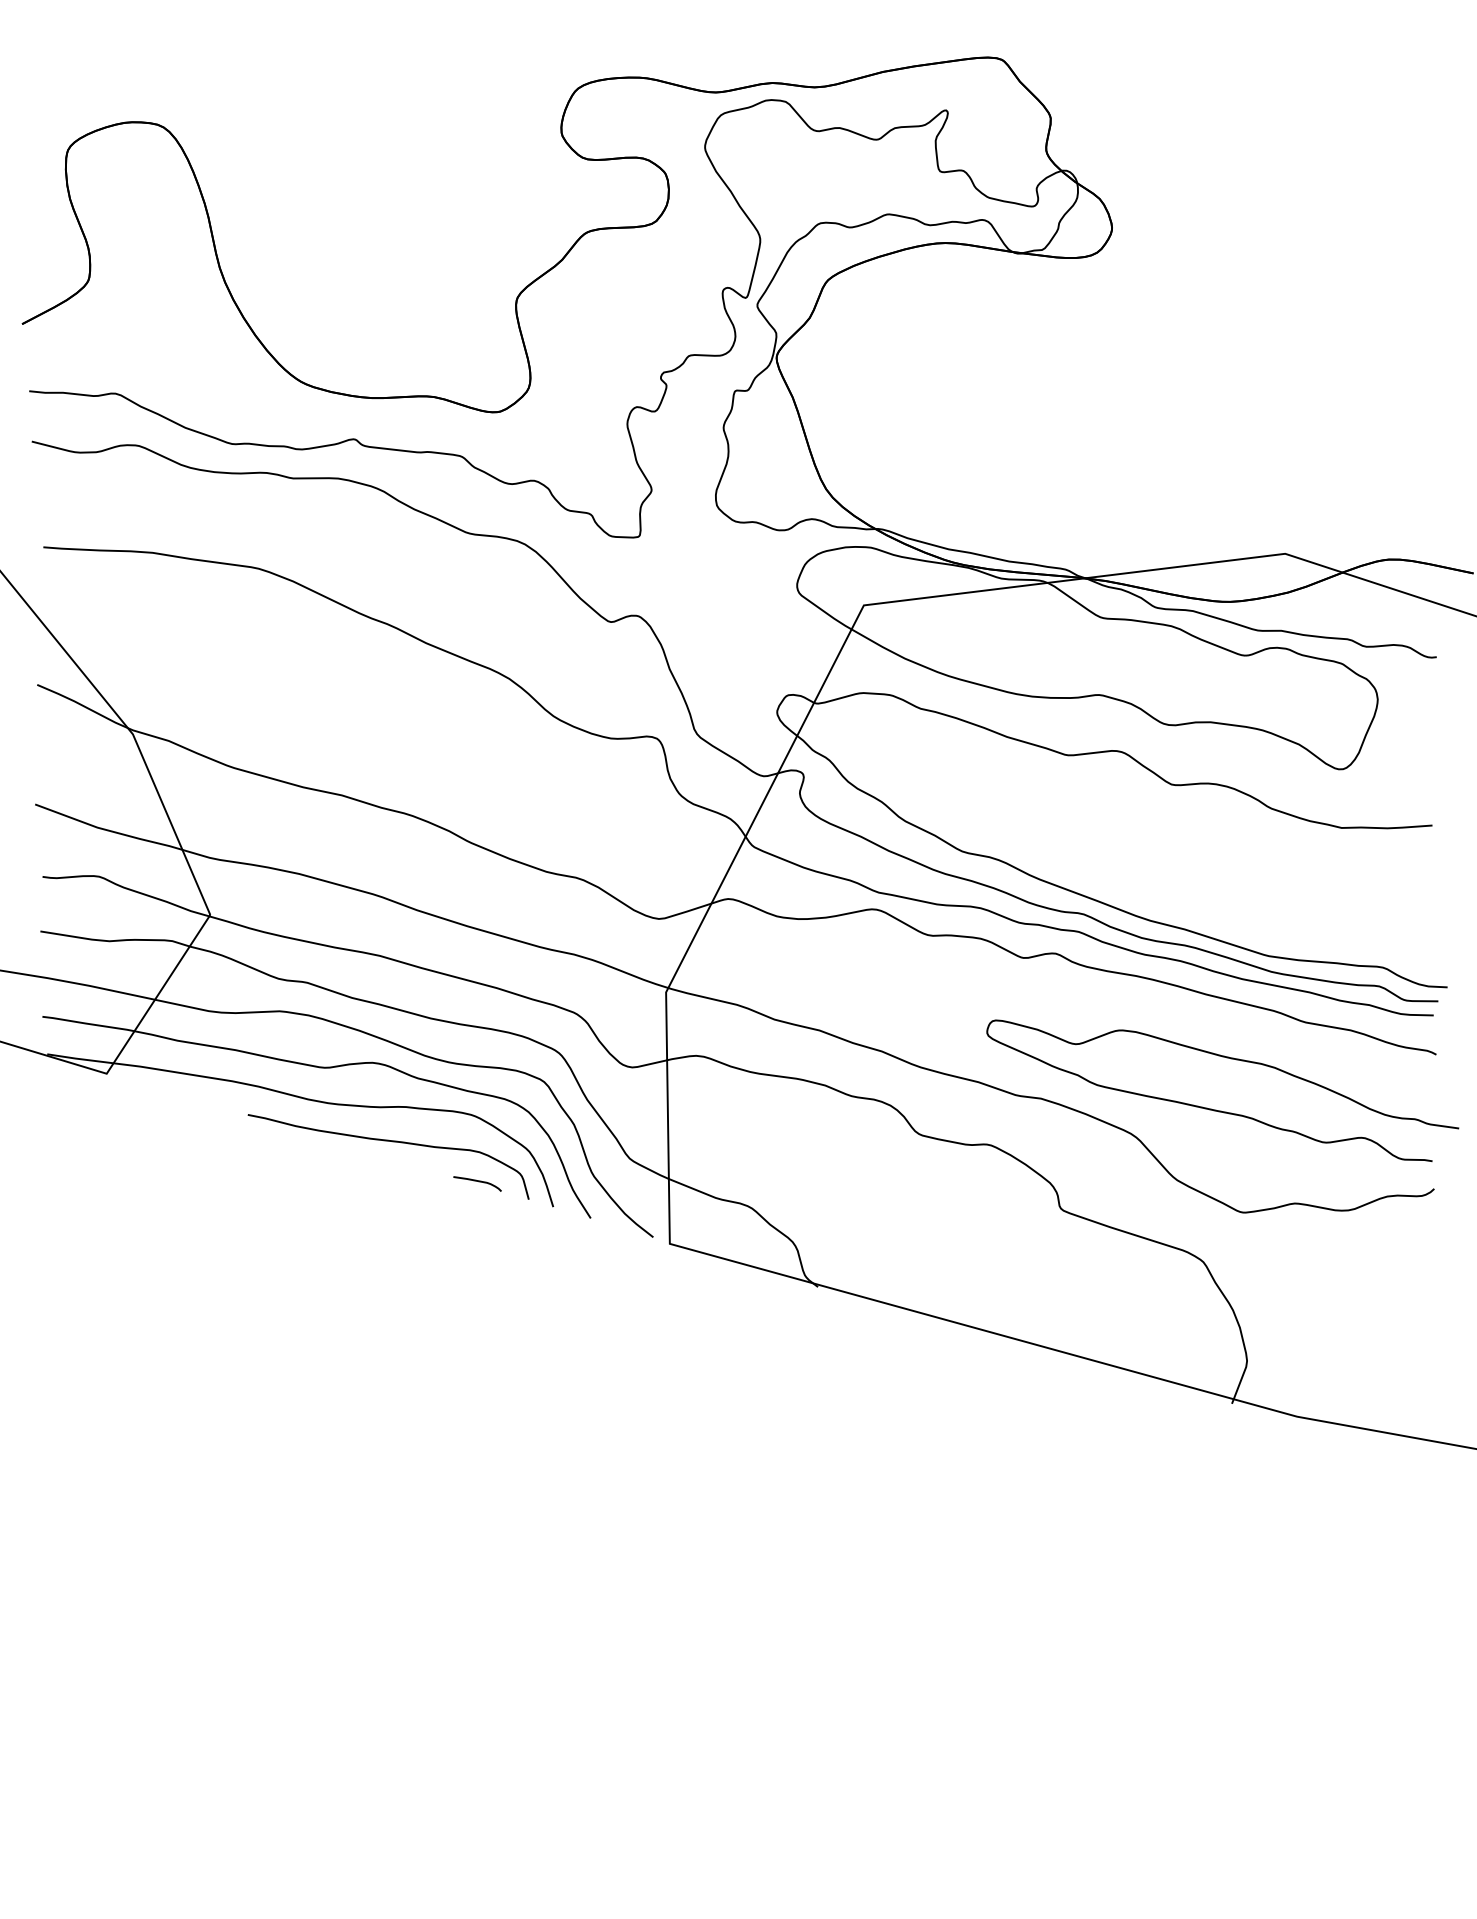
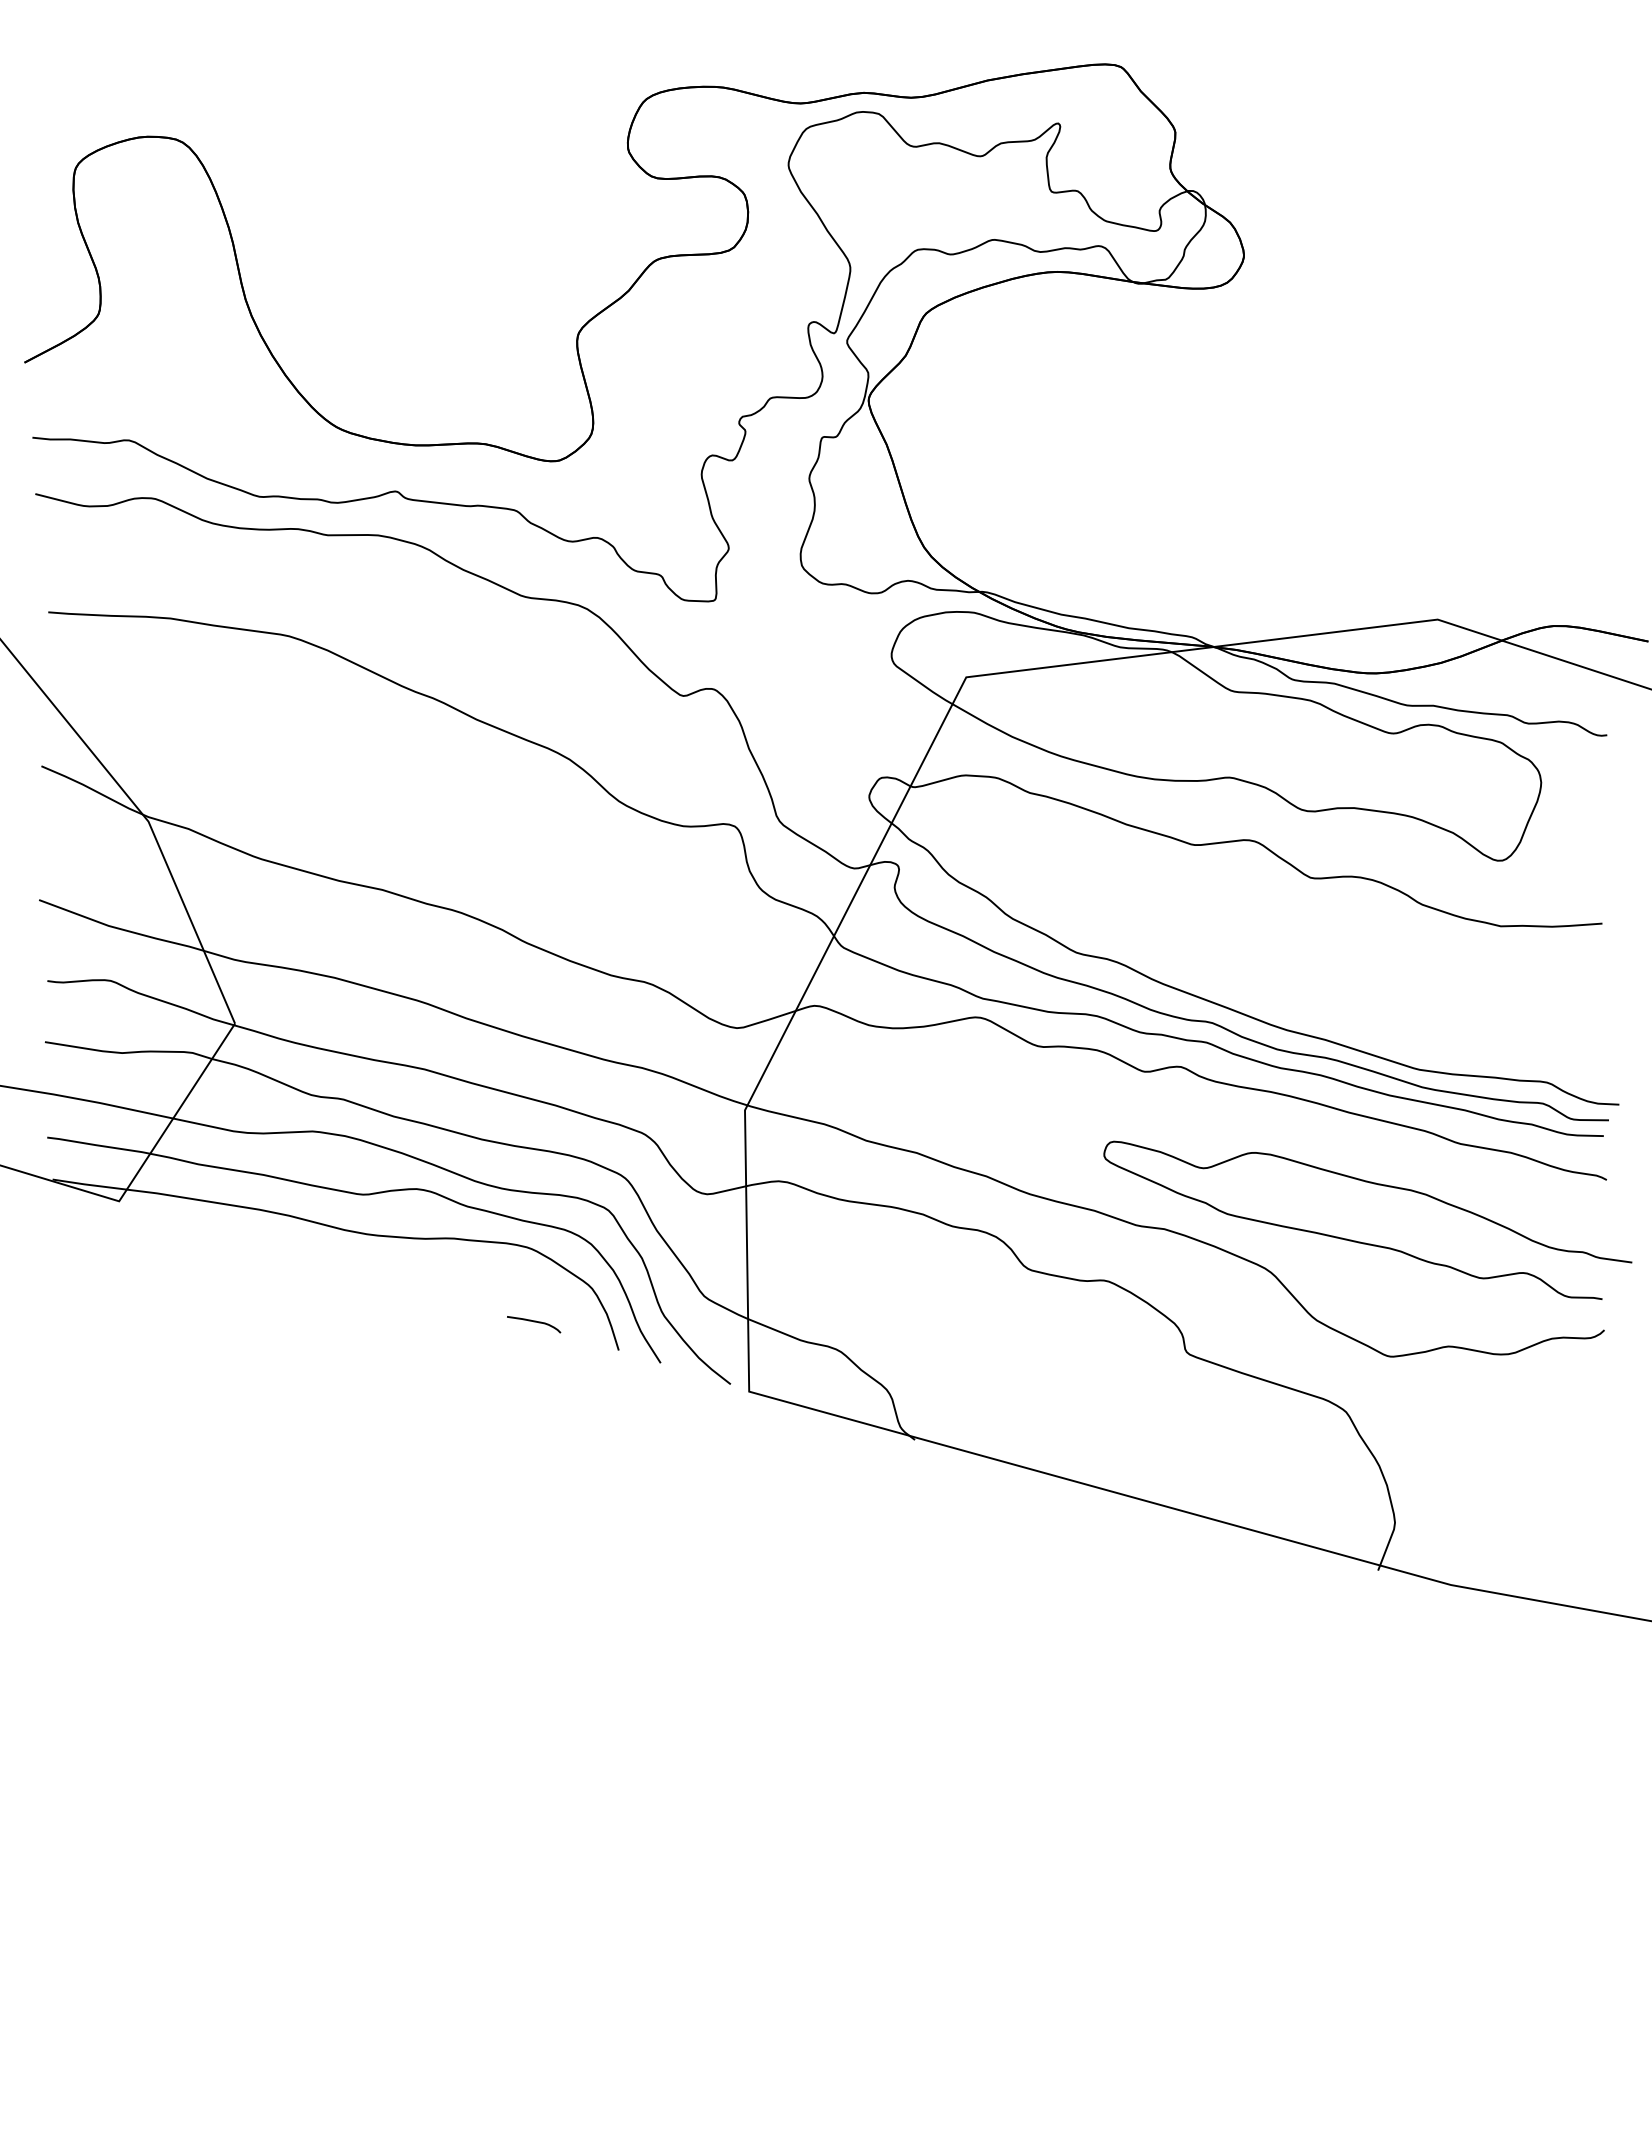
curve: (388, 1141) -> (434, 1277), removed

